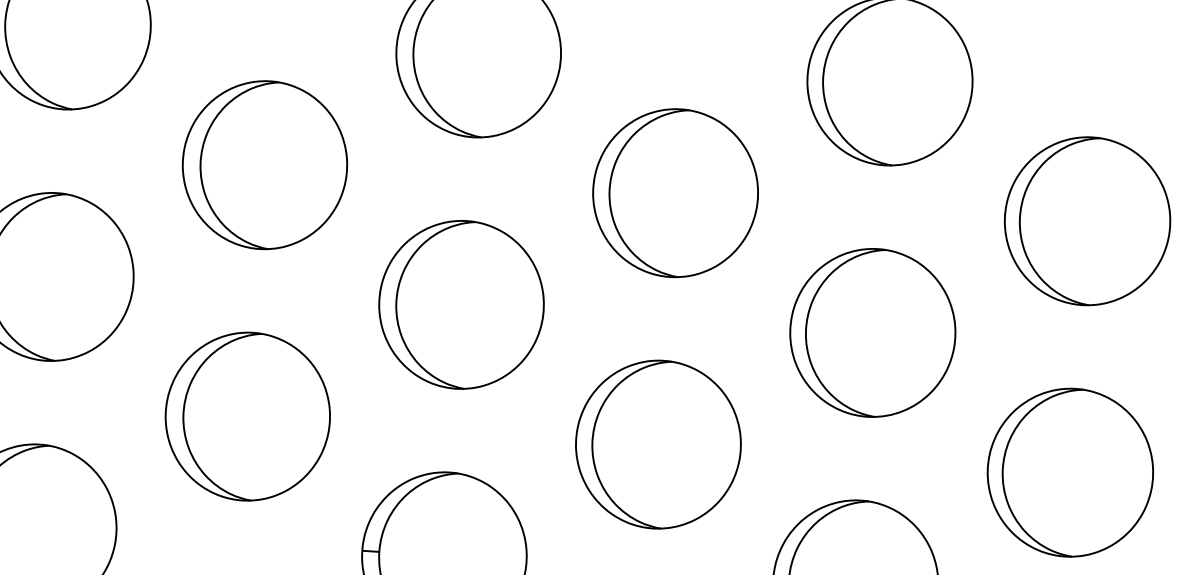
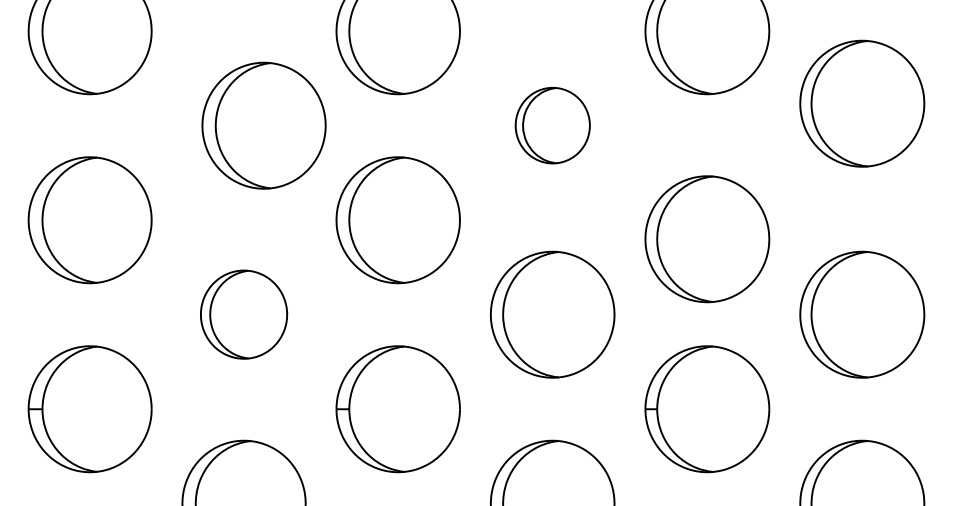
part: (264, 164) -> (263, 125), moved
part: (675, 192) -> (552, 125), size x0.6
part: (1087, 220) -> (862, 103), moved
part: (873, 333) -> (707, 239), moved
part: (247, 416) -> (243, 314), size x0.7

